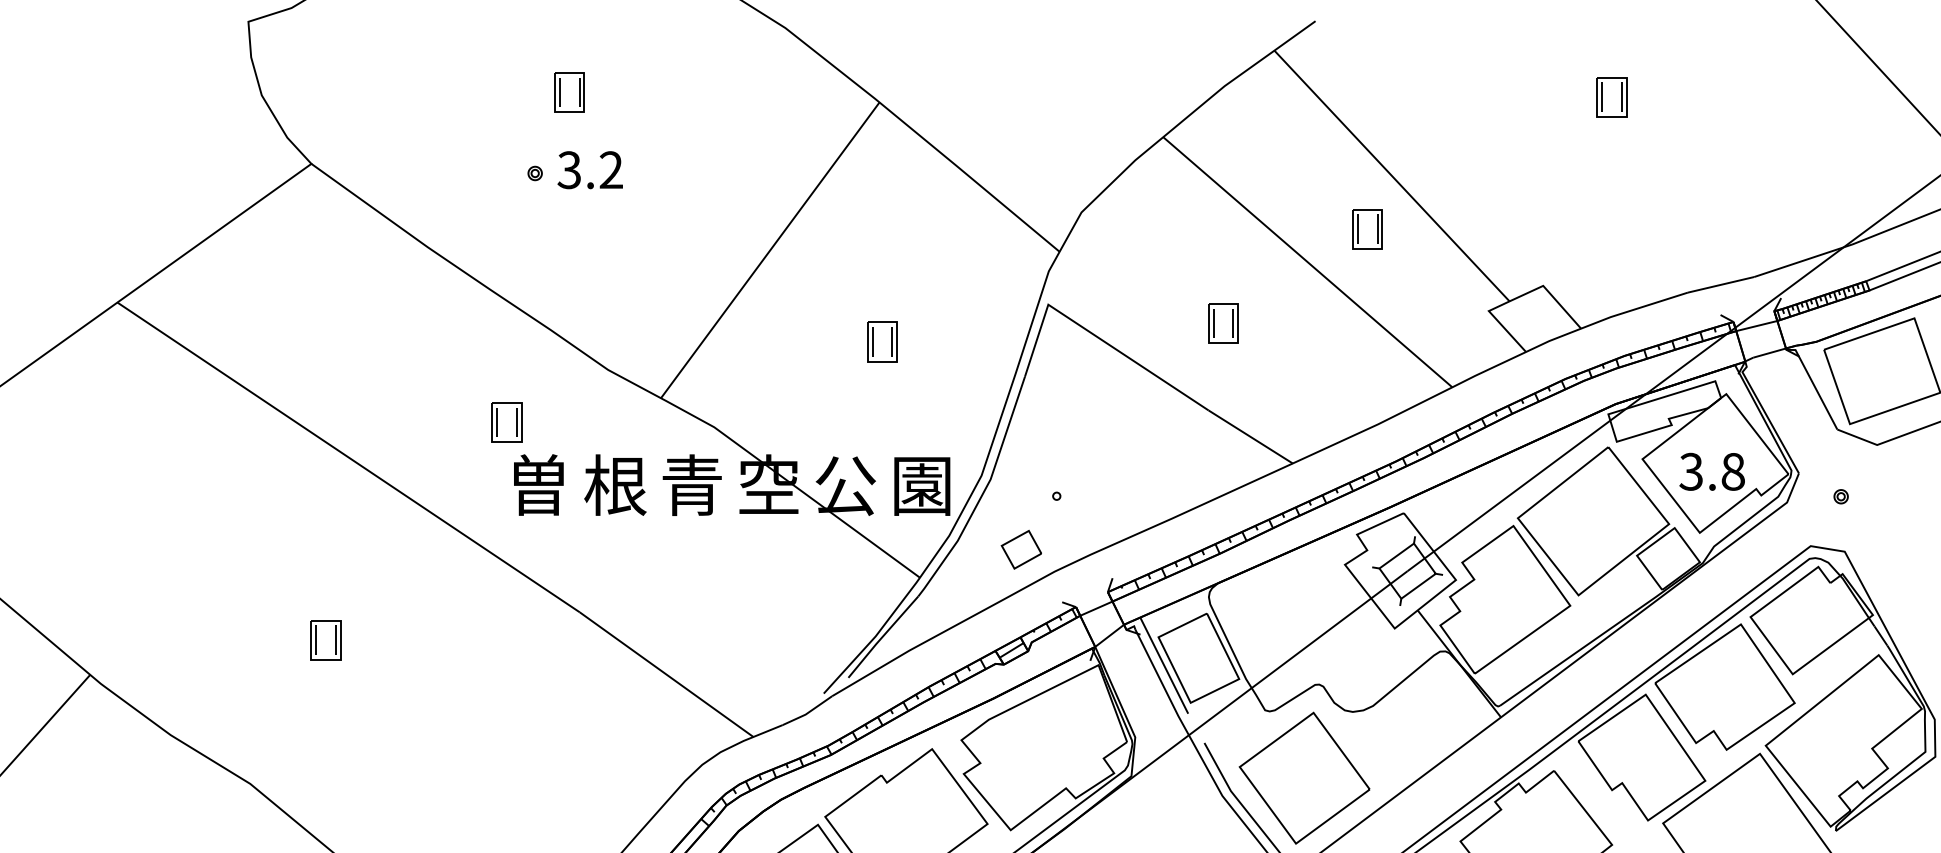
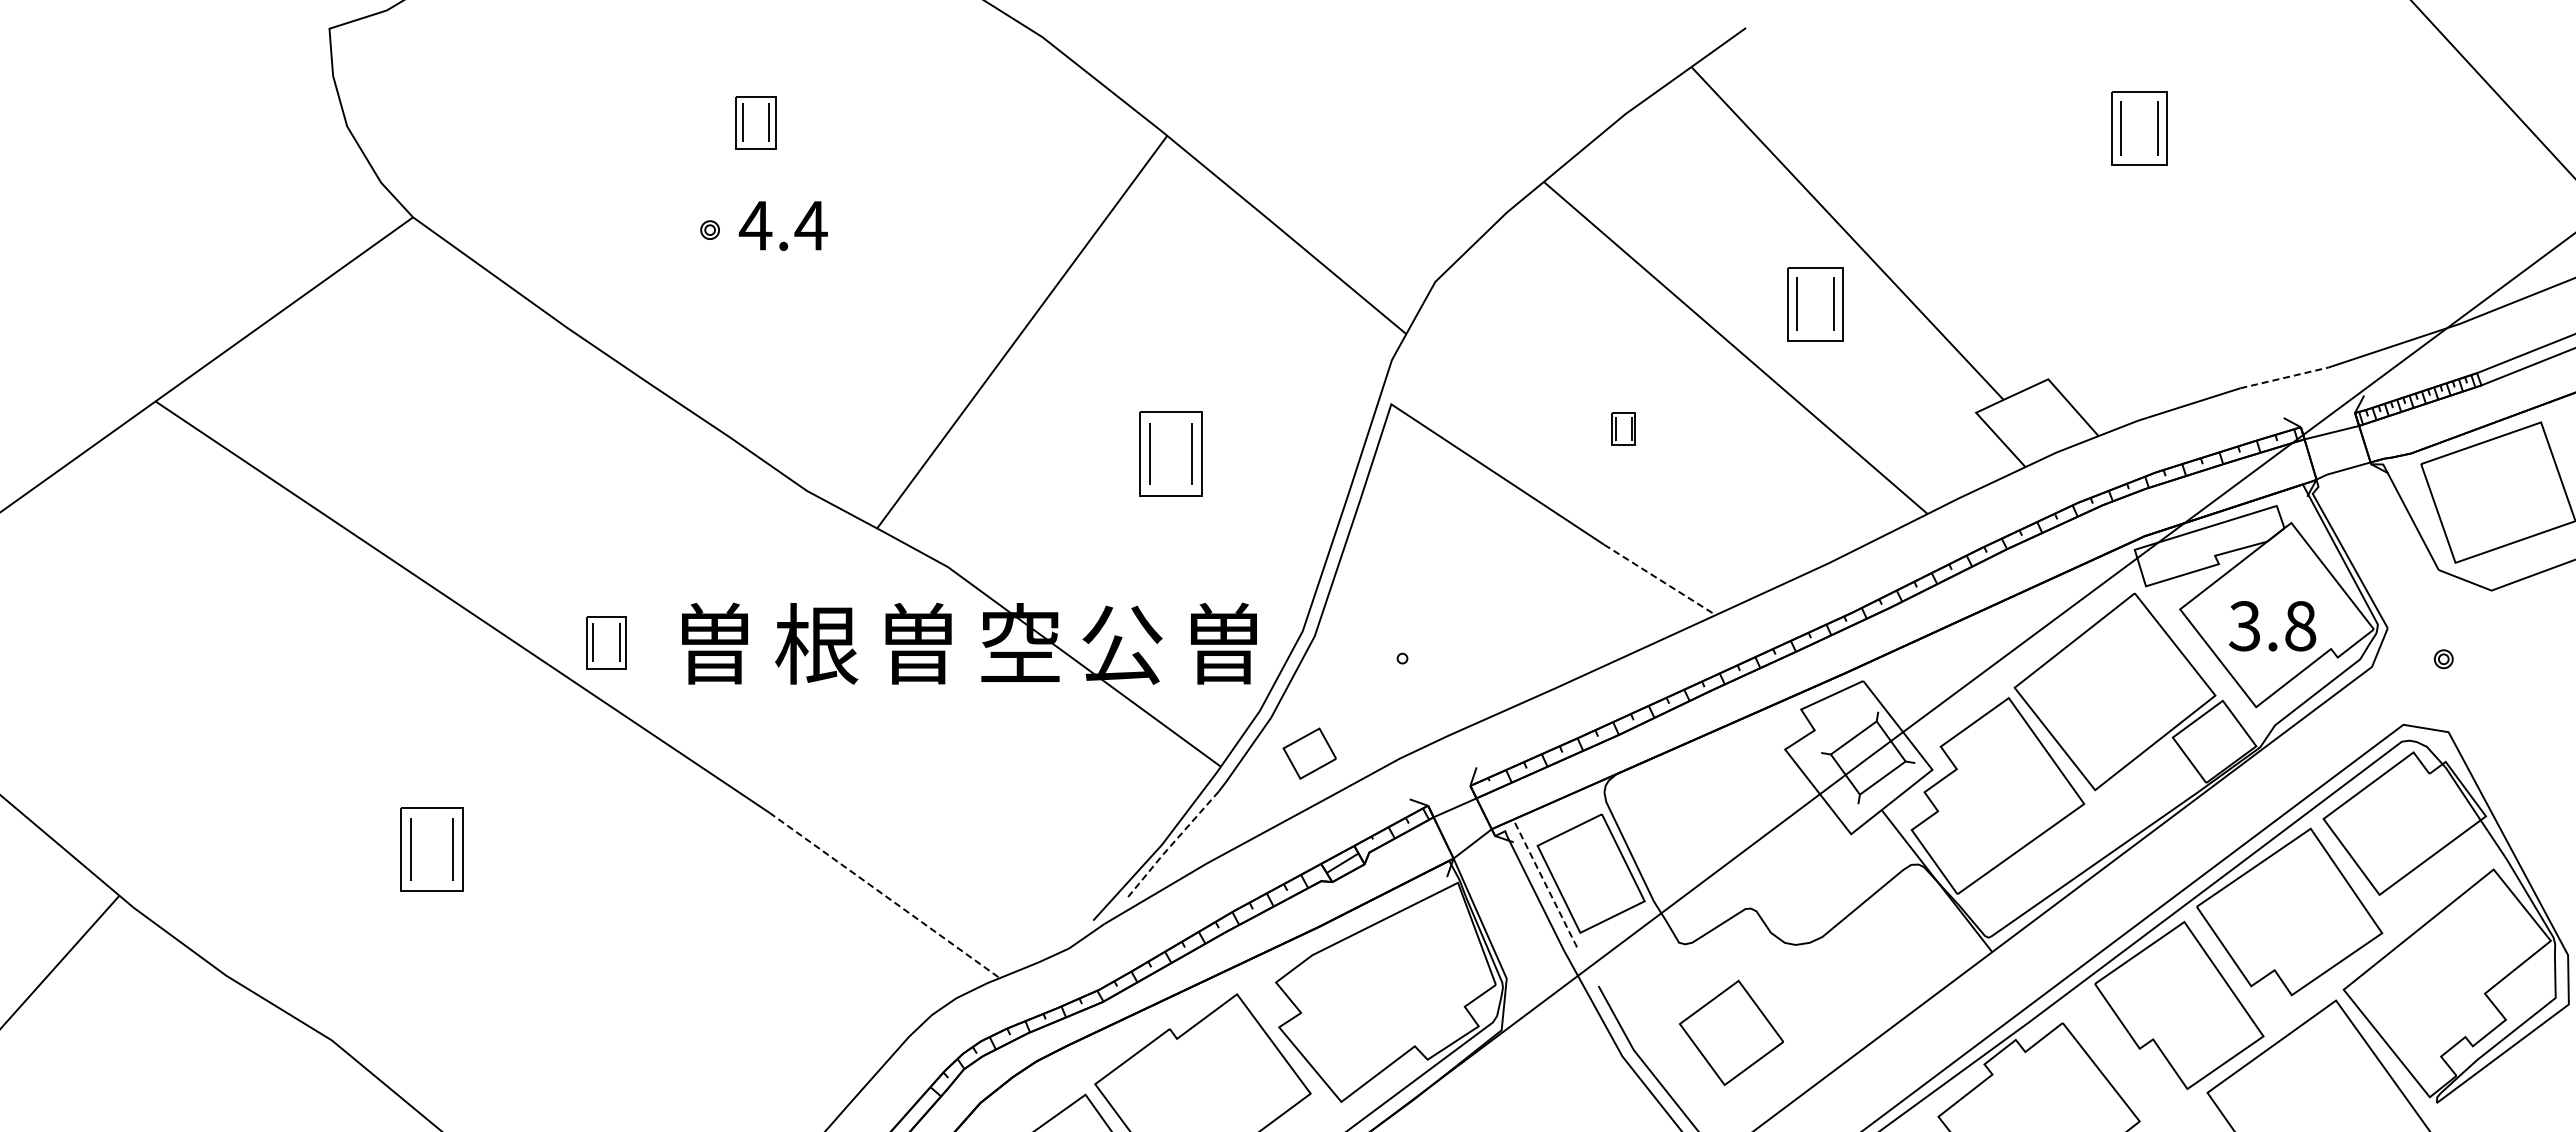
part: (1611, 96) -> (2139, 128), size x1.4
text: (589, 170) -> (782, 225), 3.2 -> 4.4
part: (1367, 228) -> (1815, 303), size x1.4
line: (1721, 284) -> (2284, 377), solid -> dashed
part: (1223, 322) -> (1623, 428), size x0.6
part: (882, 341) -> (1171, 453), size x1.6
part: (506, 422) -> (606, 642), moved
line: (1251, 436) -> (1660, 579), solid -> dashed
text: (692, 484) -> (918, 643), 青 -> 曽
text: (922, 484) -> (1224, 643), 園 -> 曽
part: (1021, 549) -> (1309, 753), moved
line: (881, 637) -> (1170, 845), solid -> dashed
part: (326, 640) -> (432, 849), size x1.6
line: (1164, 665) -> (1545, 883), solid -> dashed
line: (666, 674) -> (884, 895), solid -> dashed
part: (1304, 777) -> (1731, 1032), size x0.6

